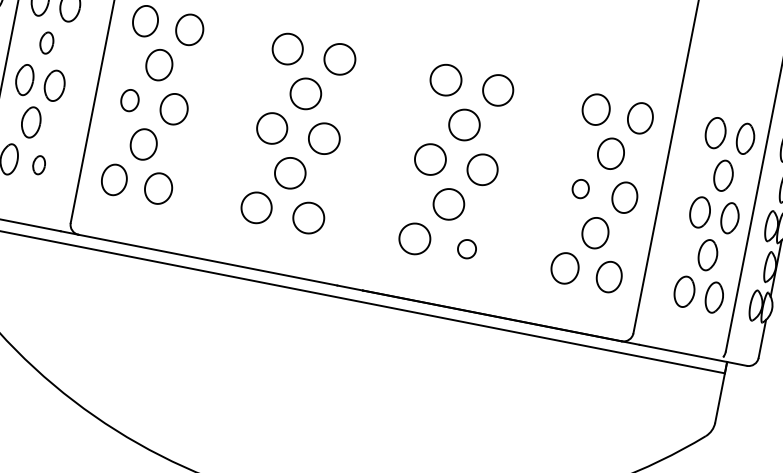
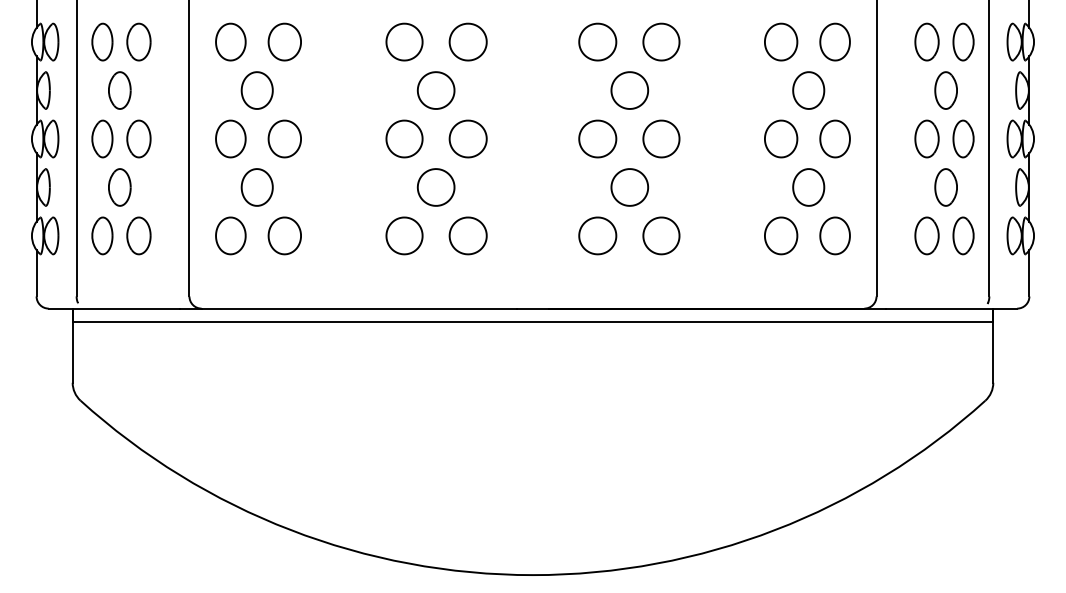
part: (46, 42) -> (119, 90), size x1.43
part: (129, 100) -> (230, 138), size x1.43
part: (38, 164) -> (138, 235), size x1.67
part: (581, 188) -> (781, 138), size x1.67
part: (467, 248) -> (661, 235), size x1.67

